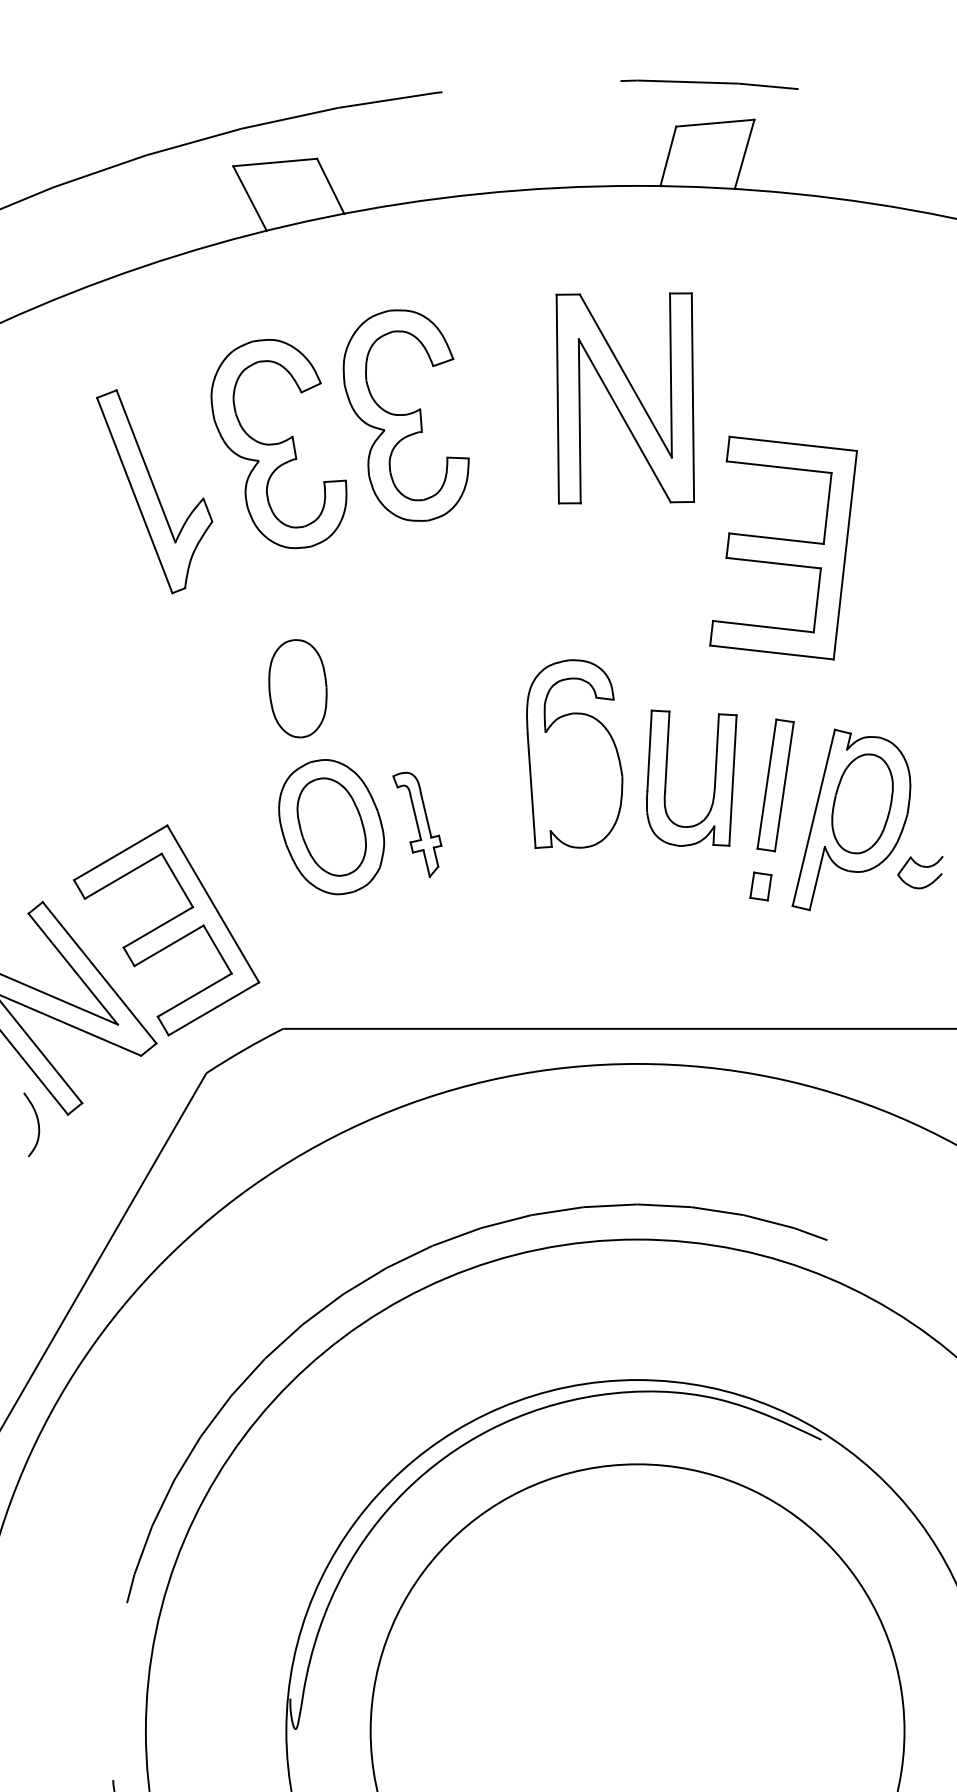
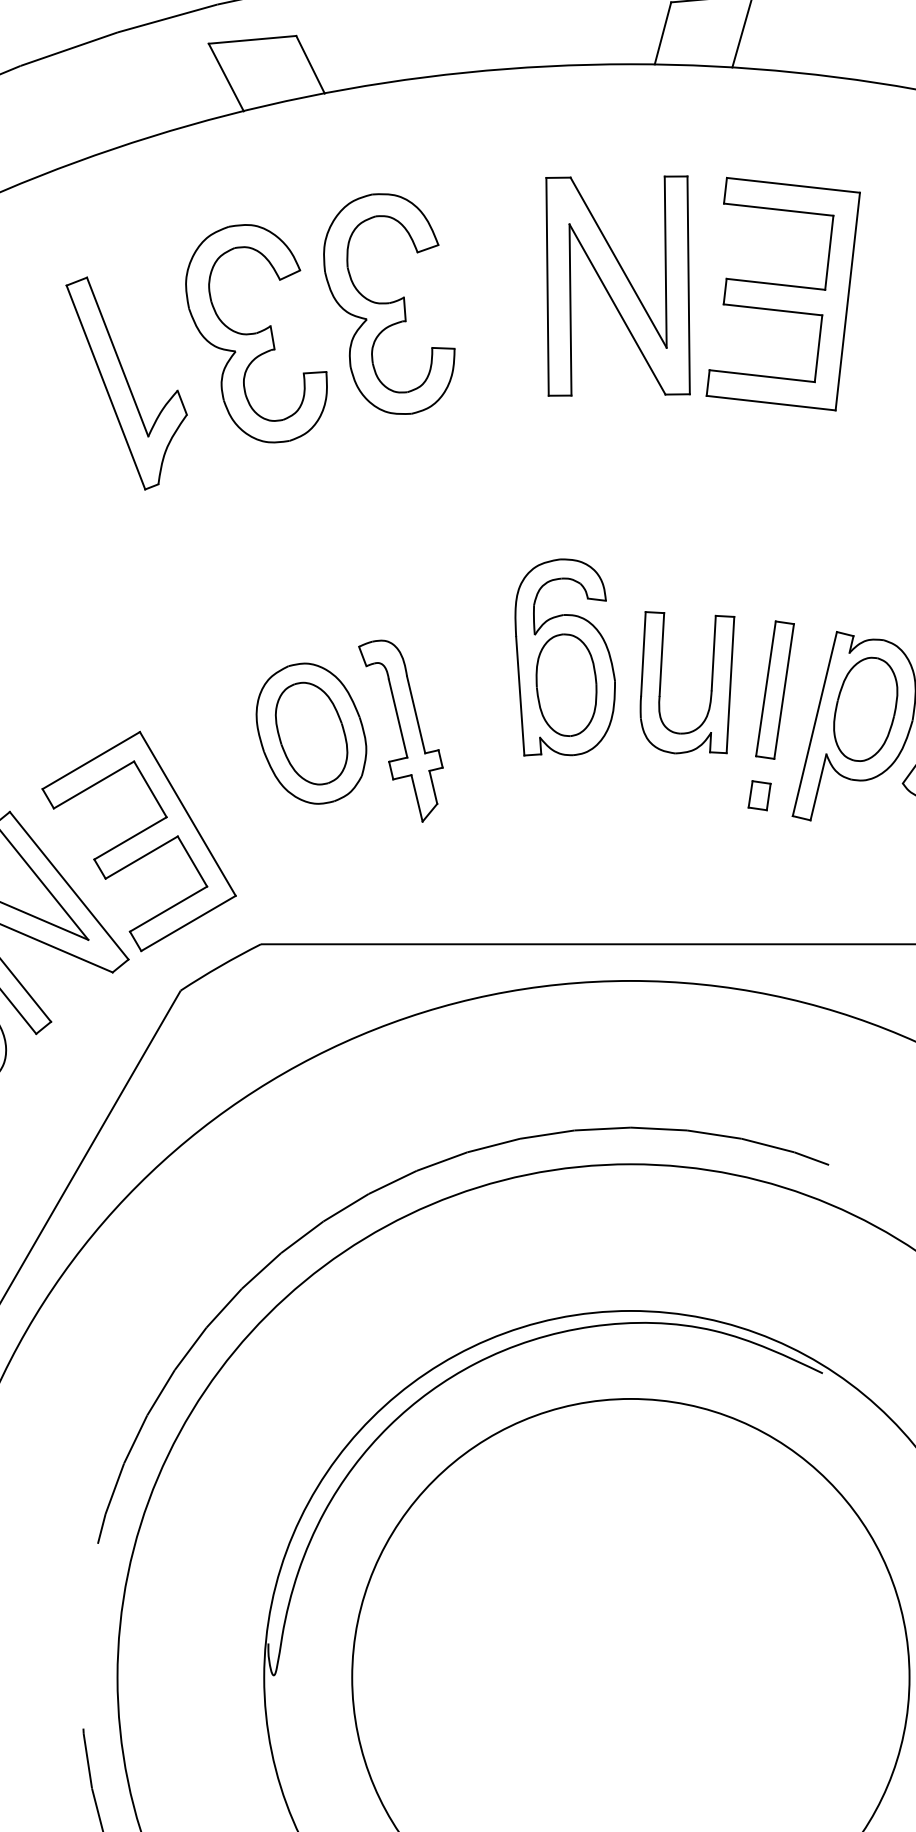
part: (783, 547) -> (783, 293), moved
part: (297, 688) -> (566, 685), moved
part: (417, 824) -> (401, 730), size x1.67

